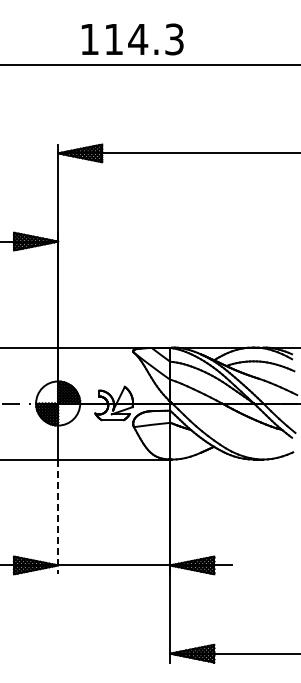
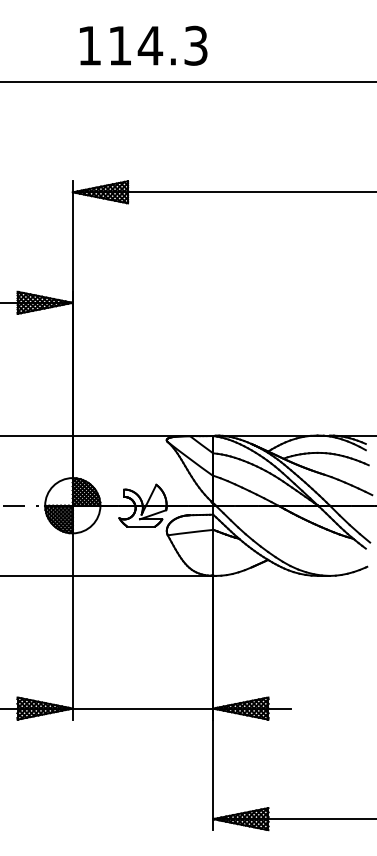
text: (132, 39) -> (143, 45), moved
line: (58, 517) -> (73, 648), dashed -> solid

